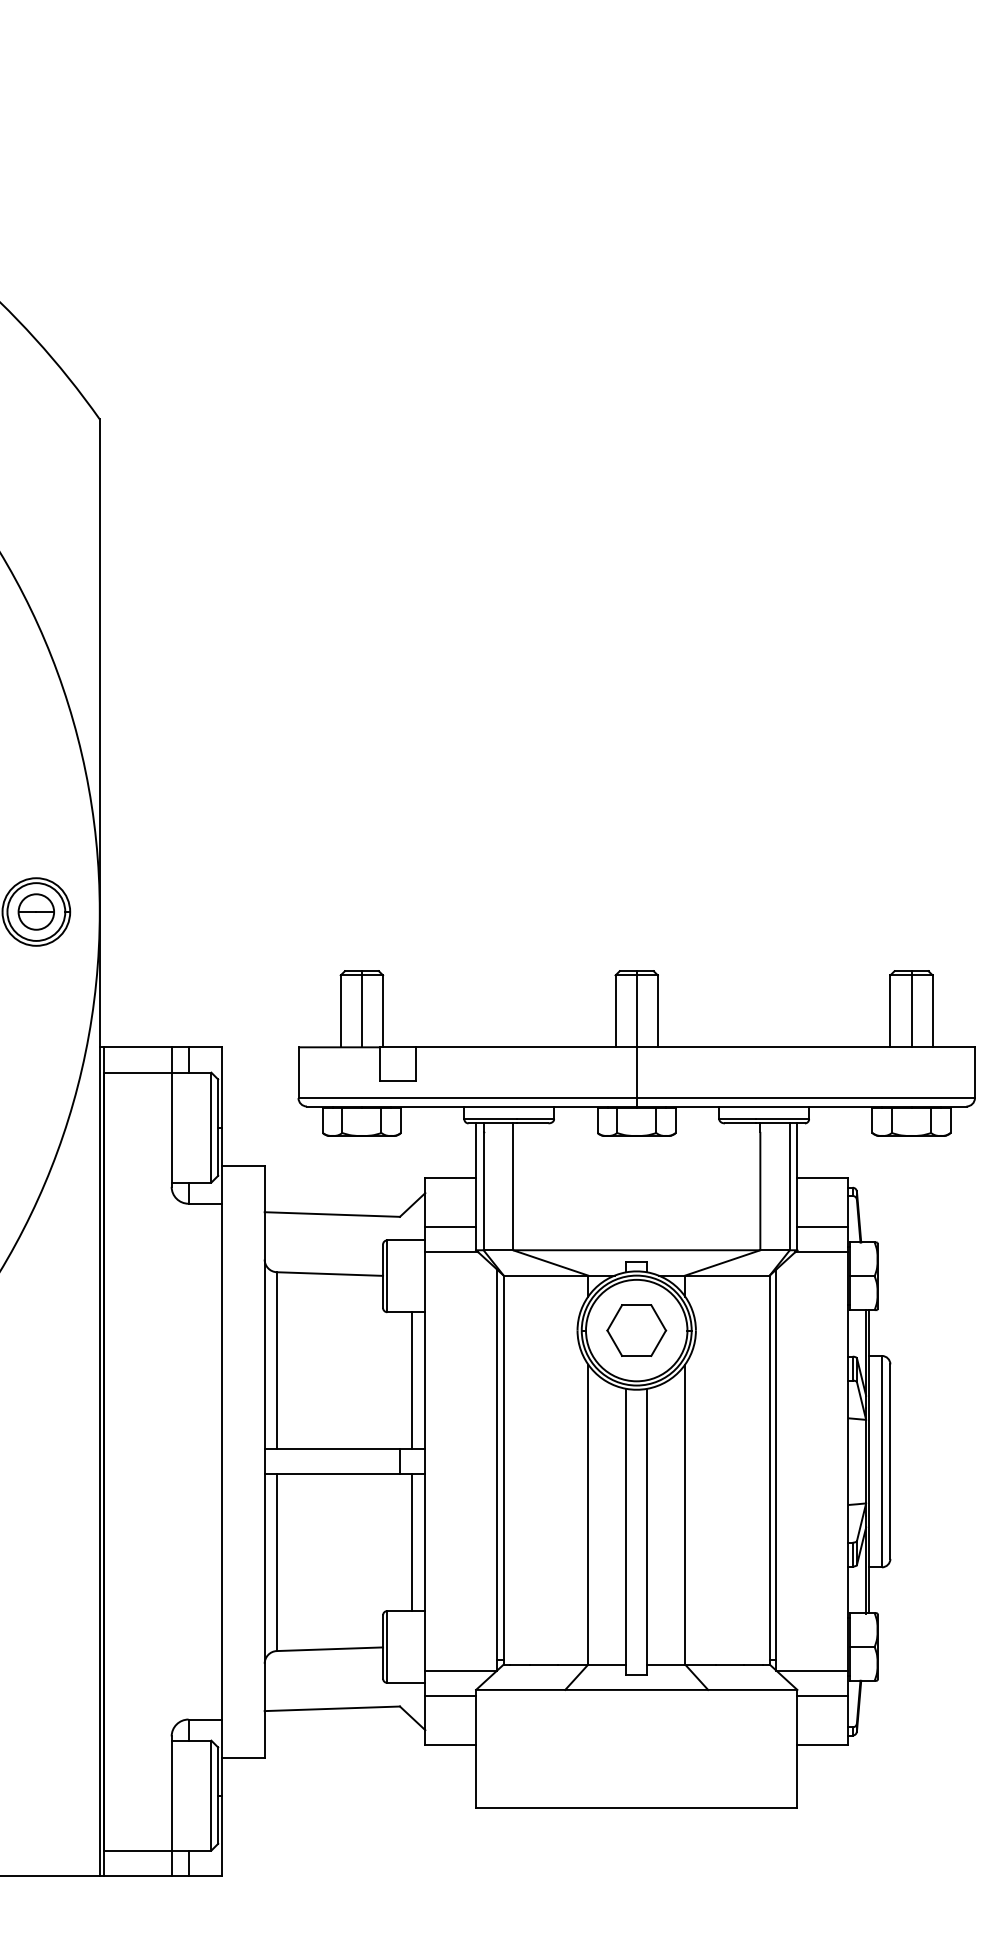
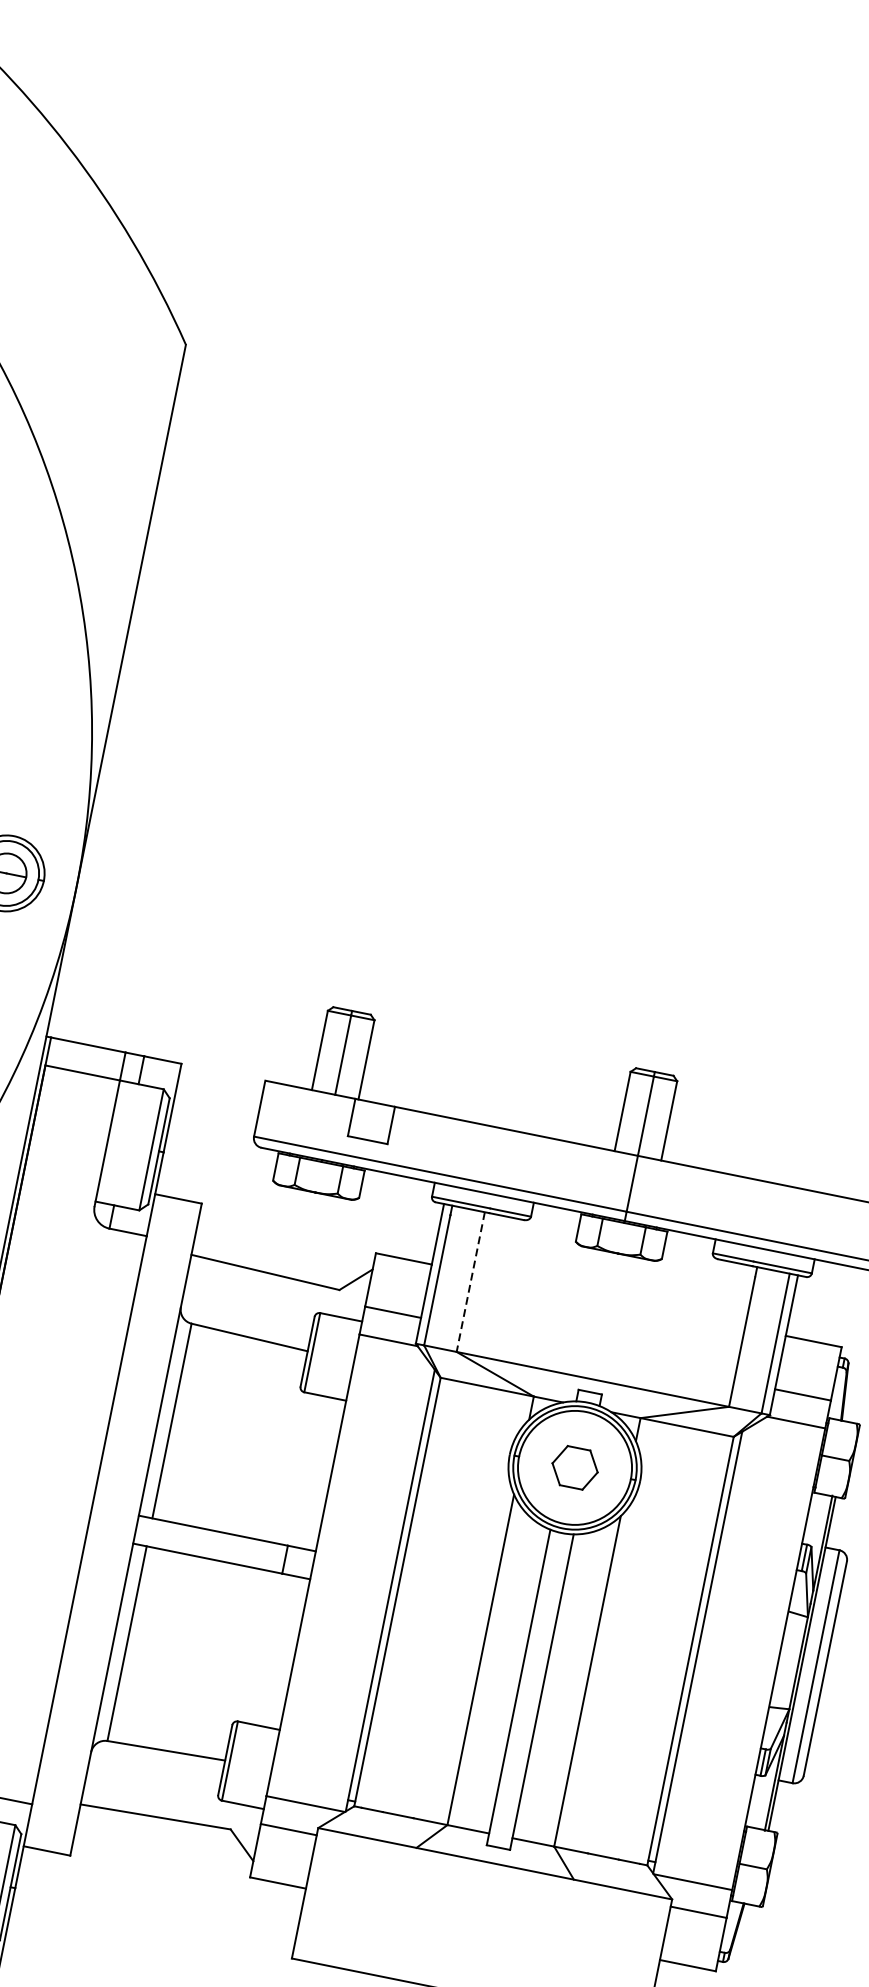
line: (513, 1187) -> (471, 1282), solid -> dashed
part: (636, 1330) -> (574, 1467), size x0.7
line: (412, 1380) -> (316, 1473), removed
line: (412, 1542) -> (280, 1651), removed

